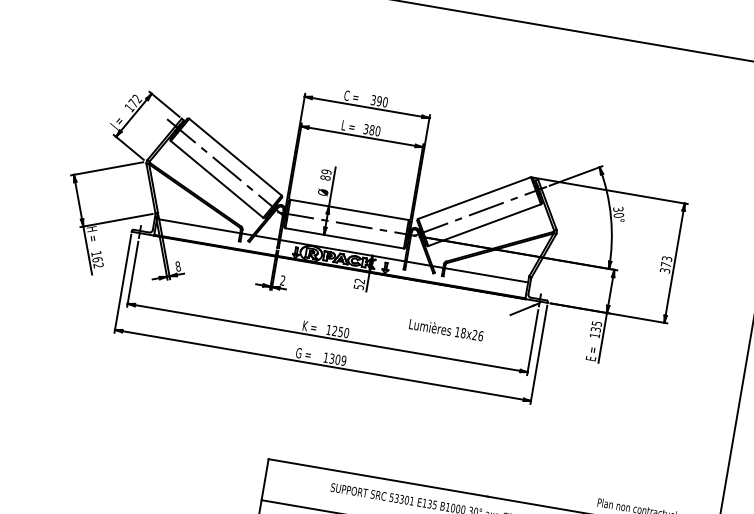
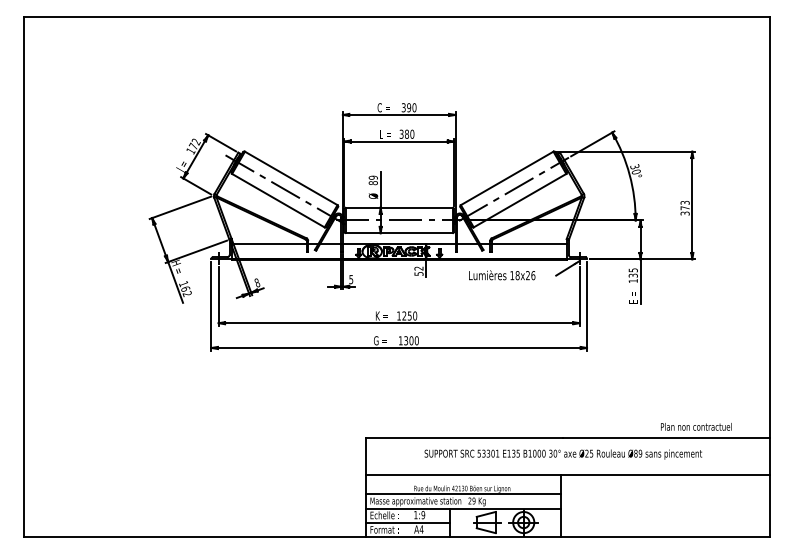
text: (283, 280) -> (351, 279), 2 -> 5
text: (446, 330) -> (502, 275), moved
text: (343, 360) -> (416, 340), 1309 -> 1300

